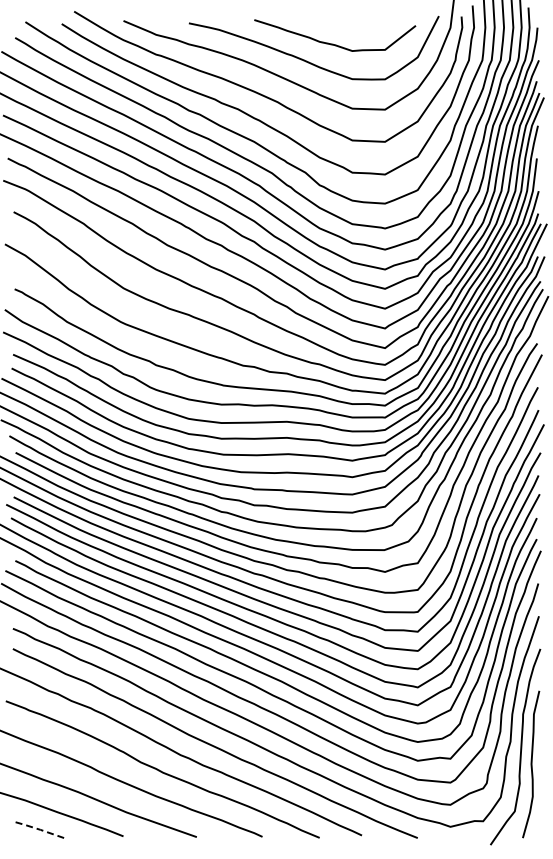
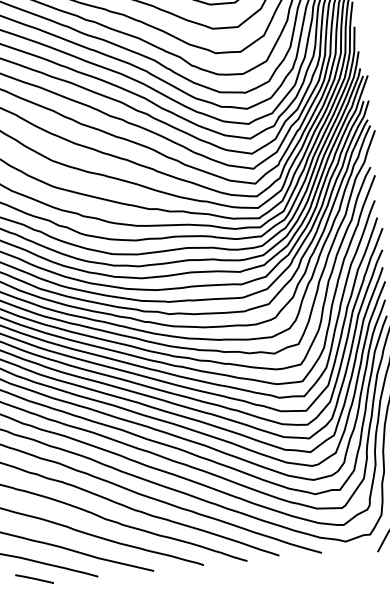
line: (40, 829) -> (34, 578), dashed -> solid

